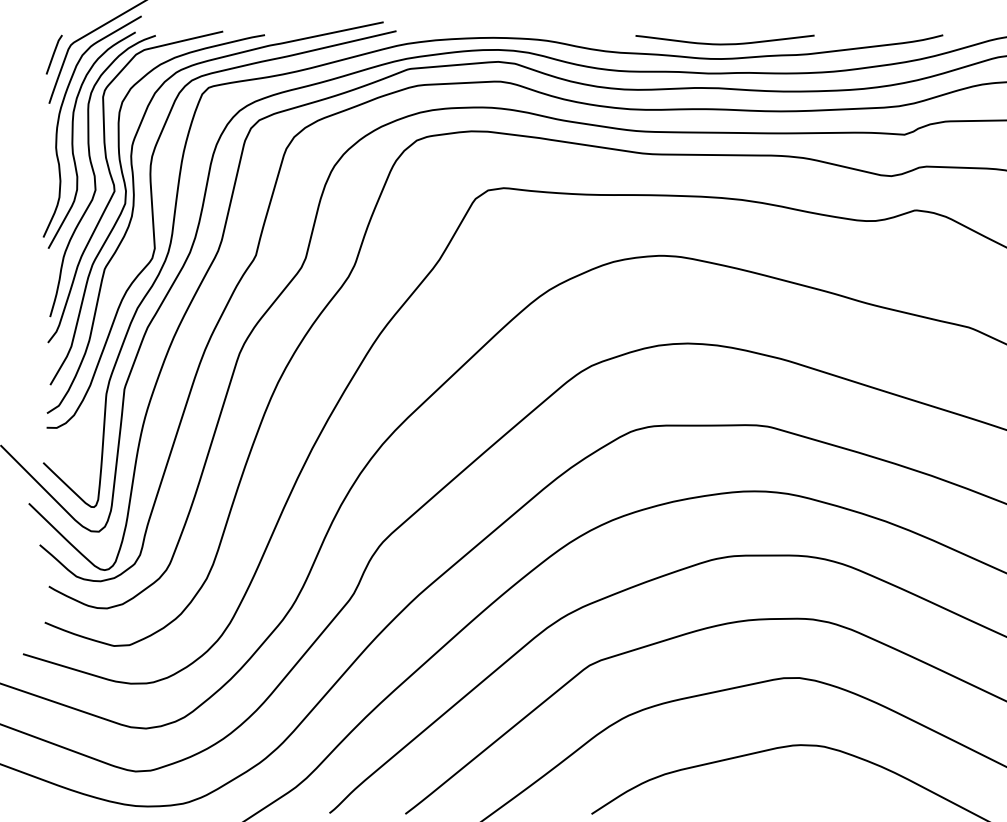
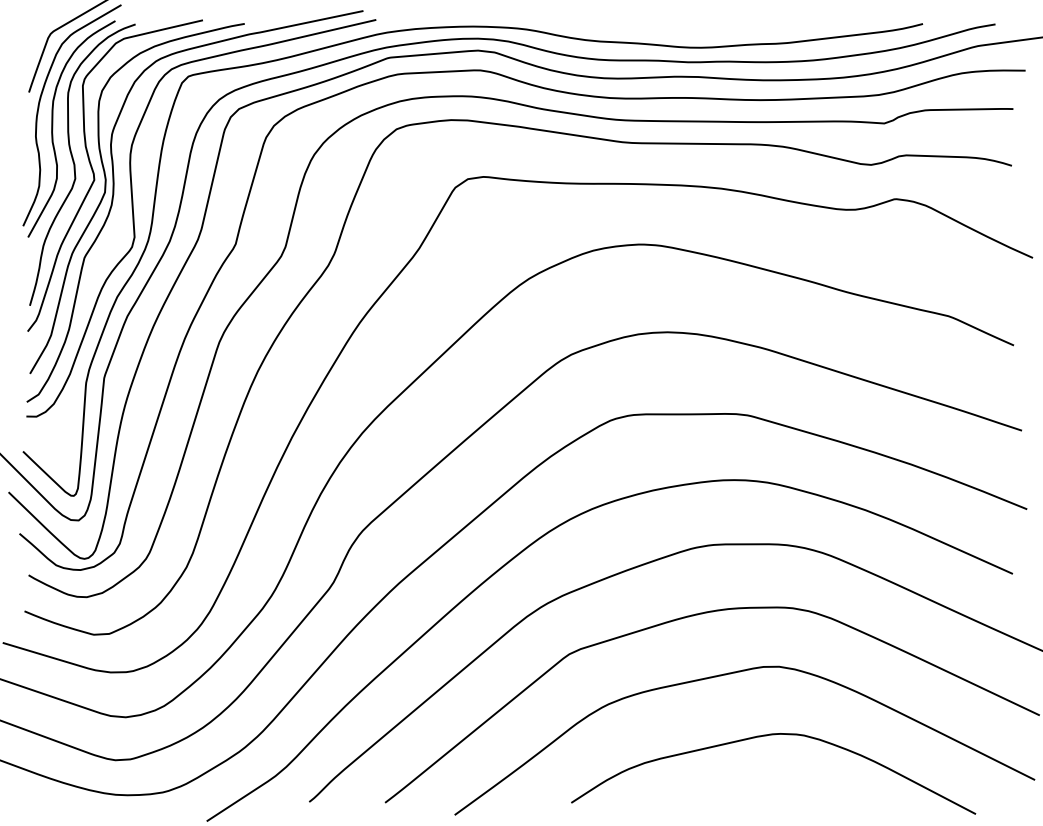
curve: (724, 43) -> (704, 32), removed
line: (53, 54) -> (33, 43), removed

